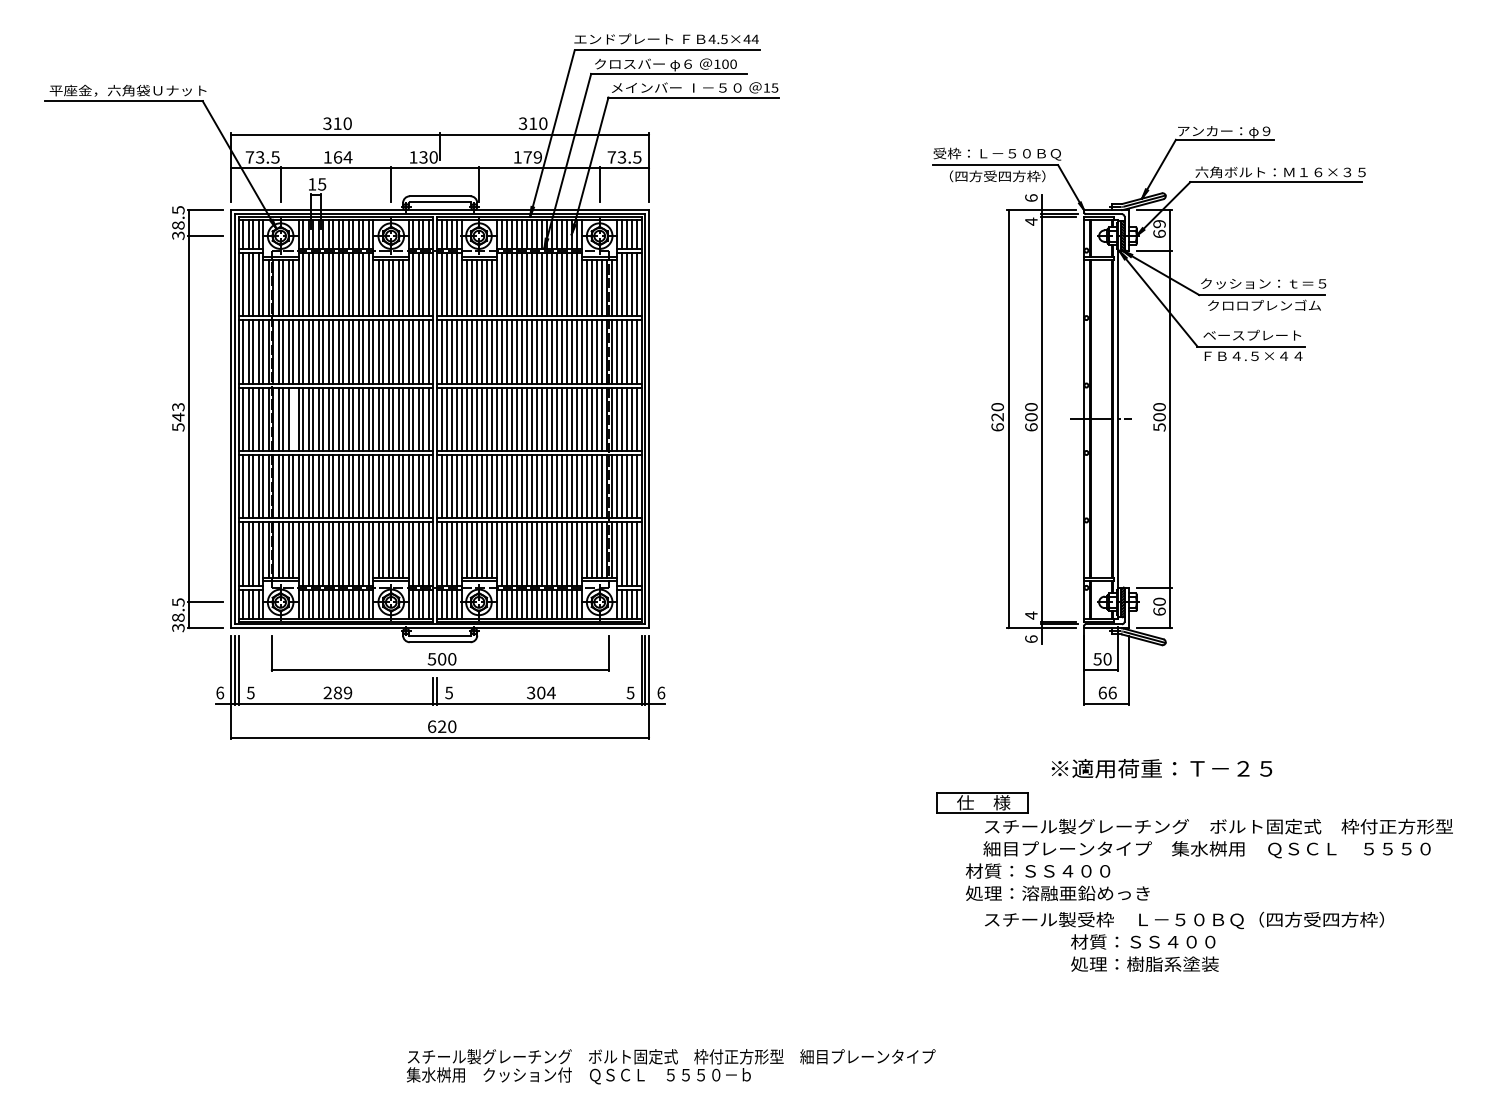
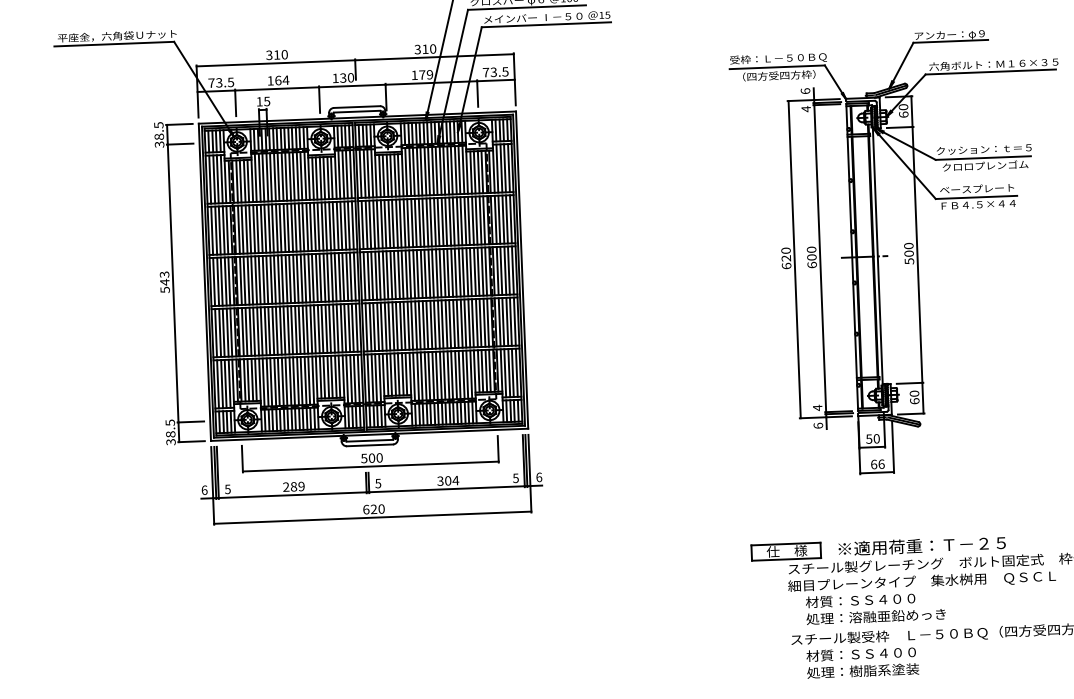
text: (1159, 224) -> (903, 107), 69 -> 60
line: (293, 418) -> (252, 279), added
text: (1161, 768) -> (921, 545), moved
text: (1057, 882) -> (875, 608), moved
text: (1144, 952) -> (862, 662), moved

